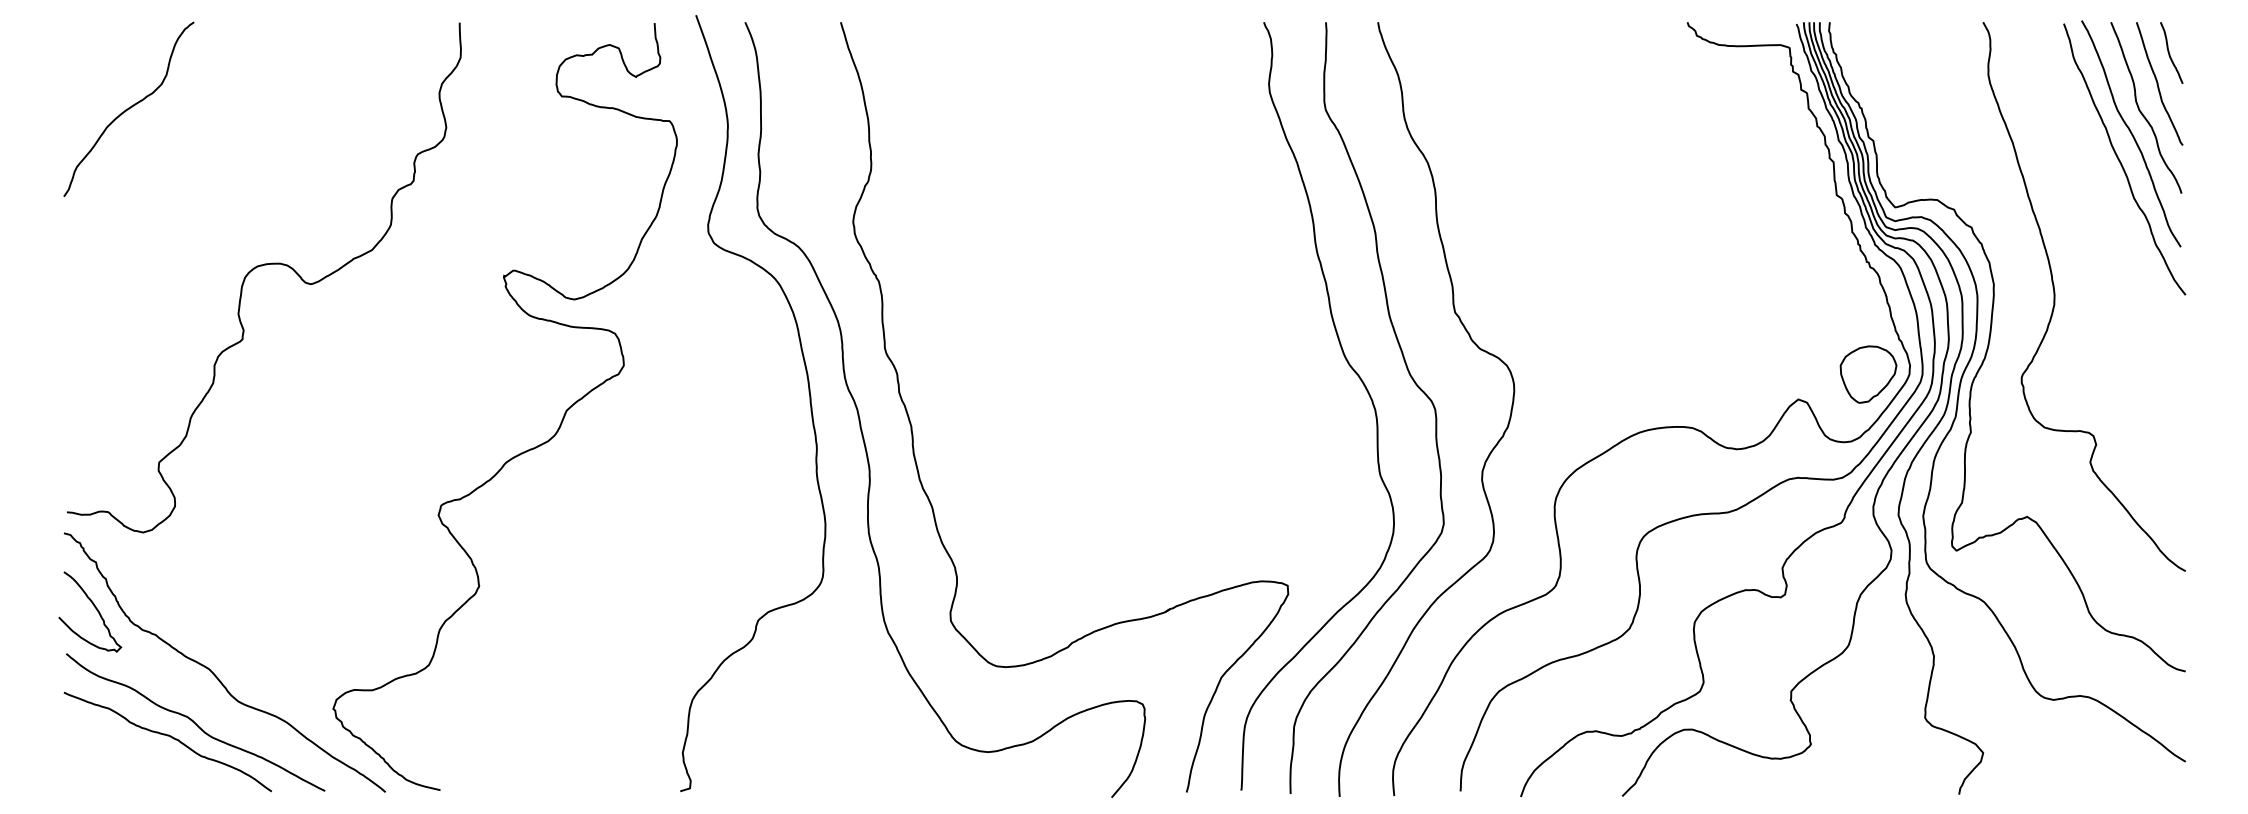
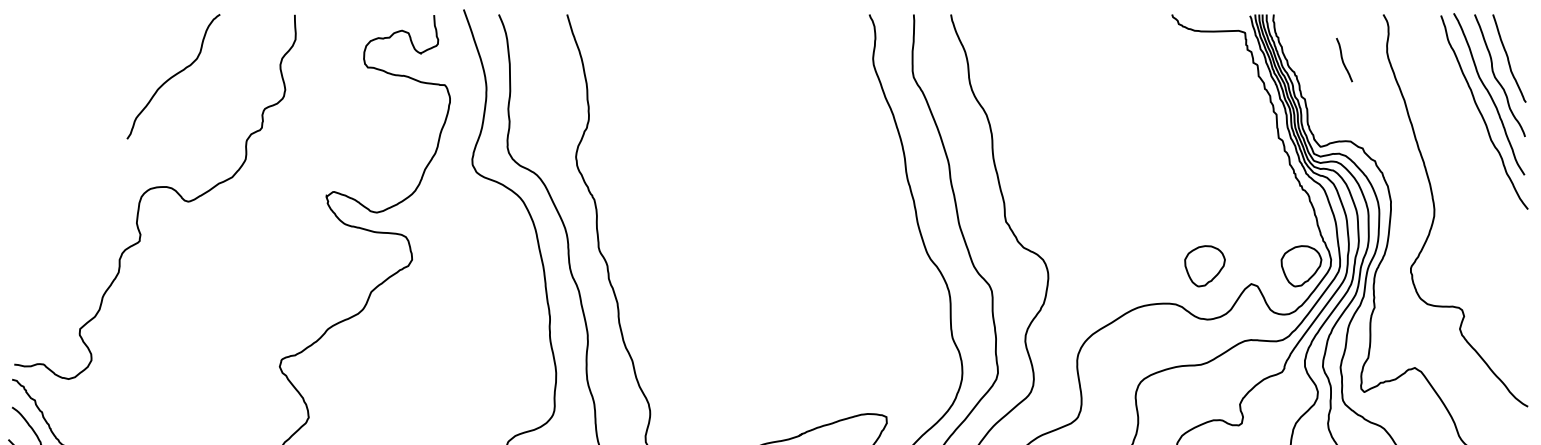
curve: (2169, 52) -> (1342, 59), moved
curve: (128, 108) -> (173, 76), moved
part: (1733, 374) -> (1205, 266), added

